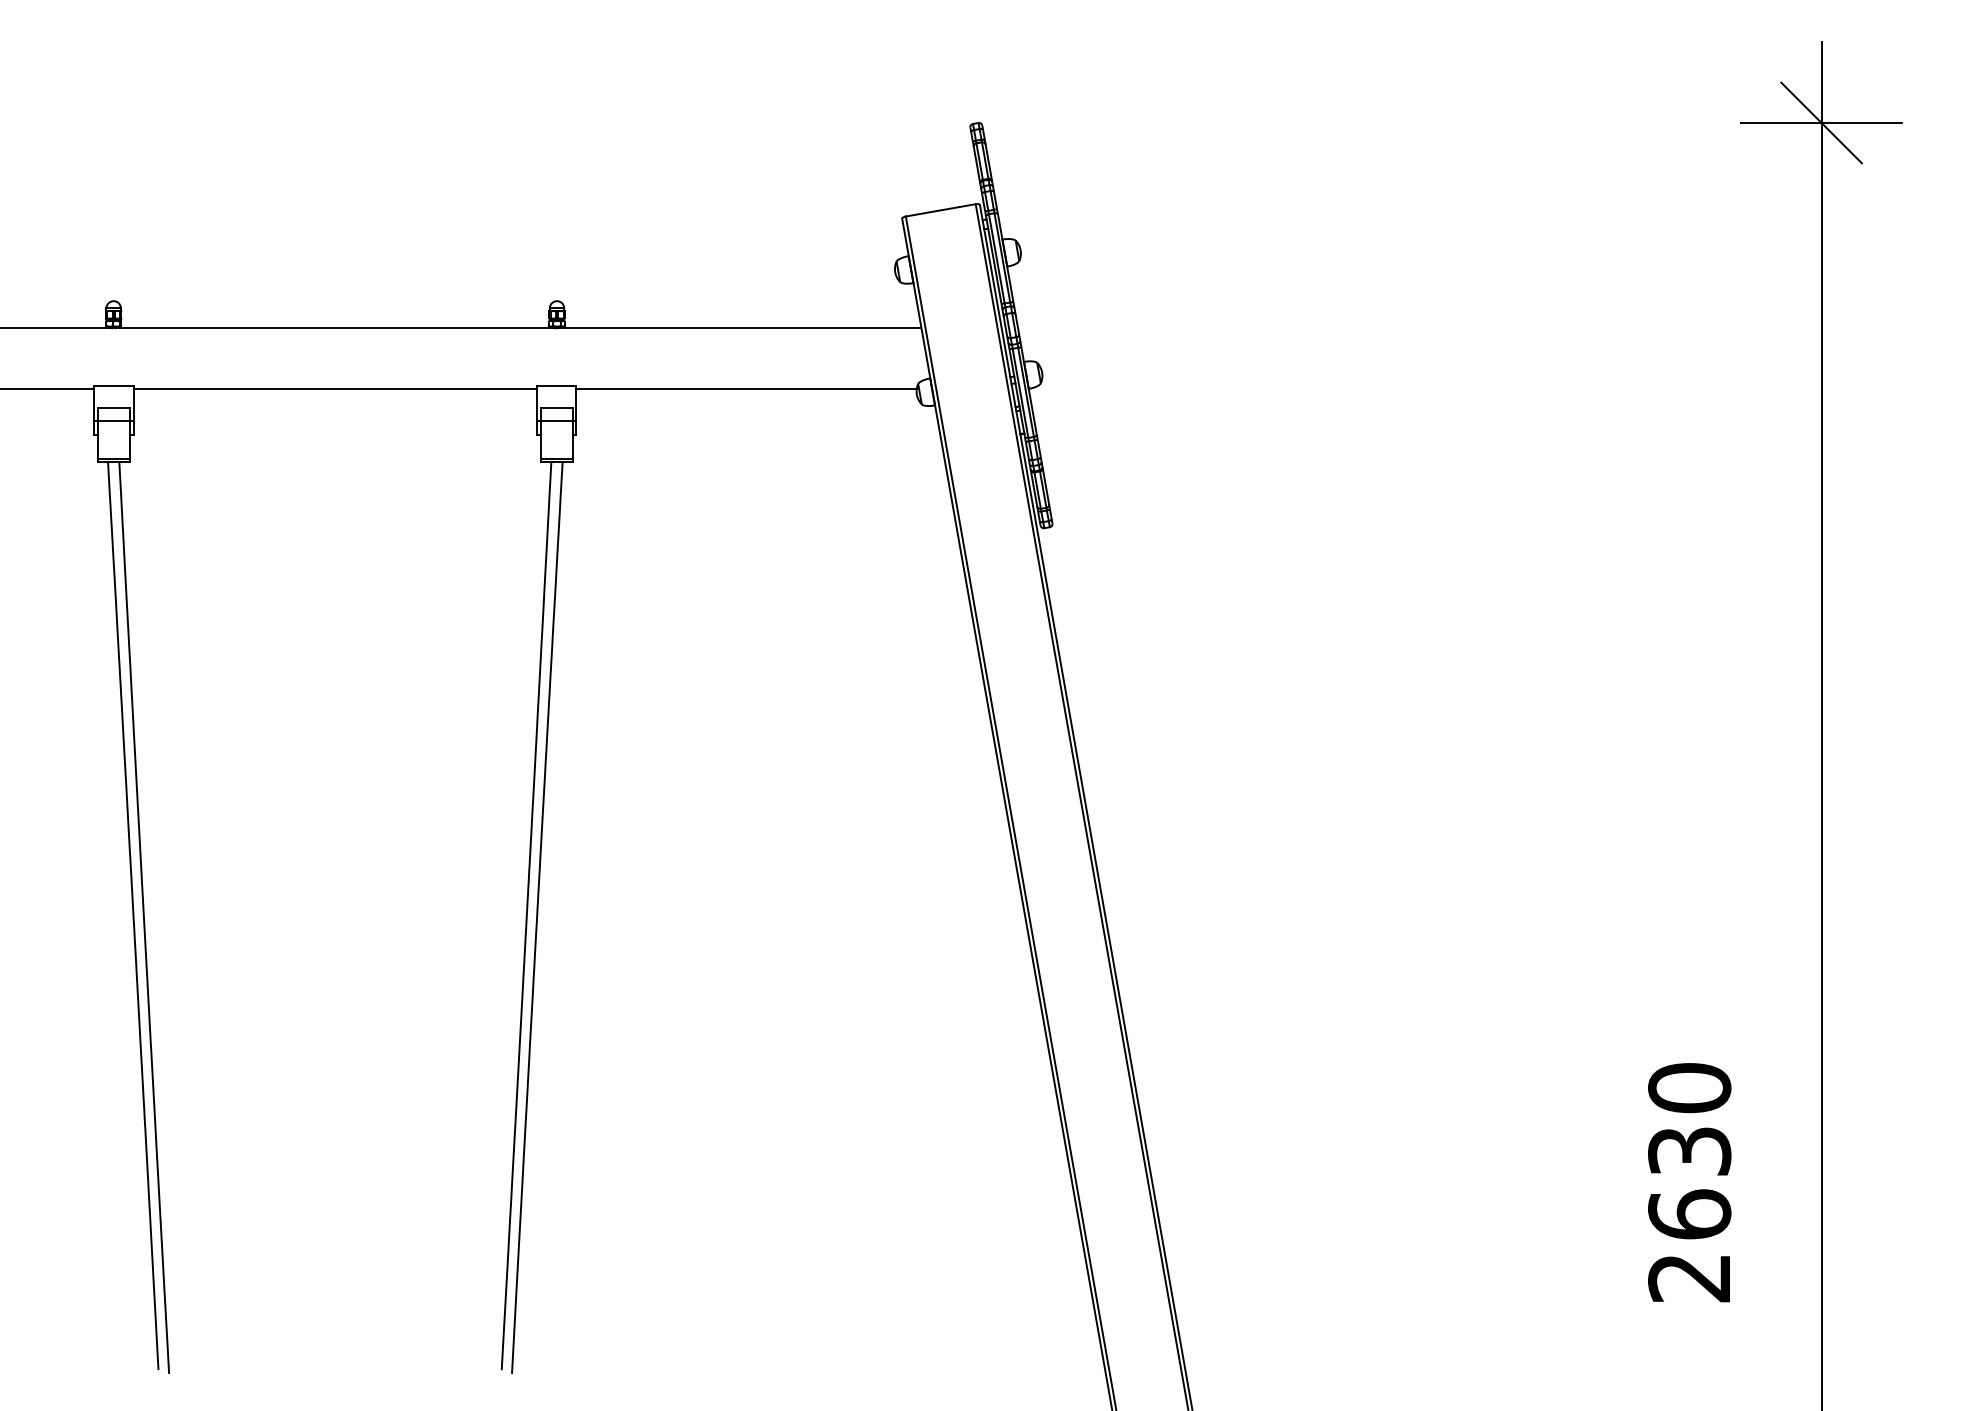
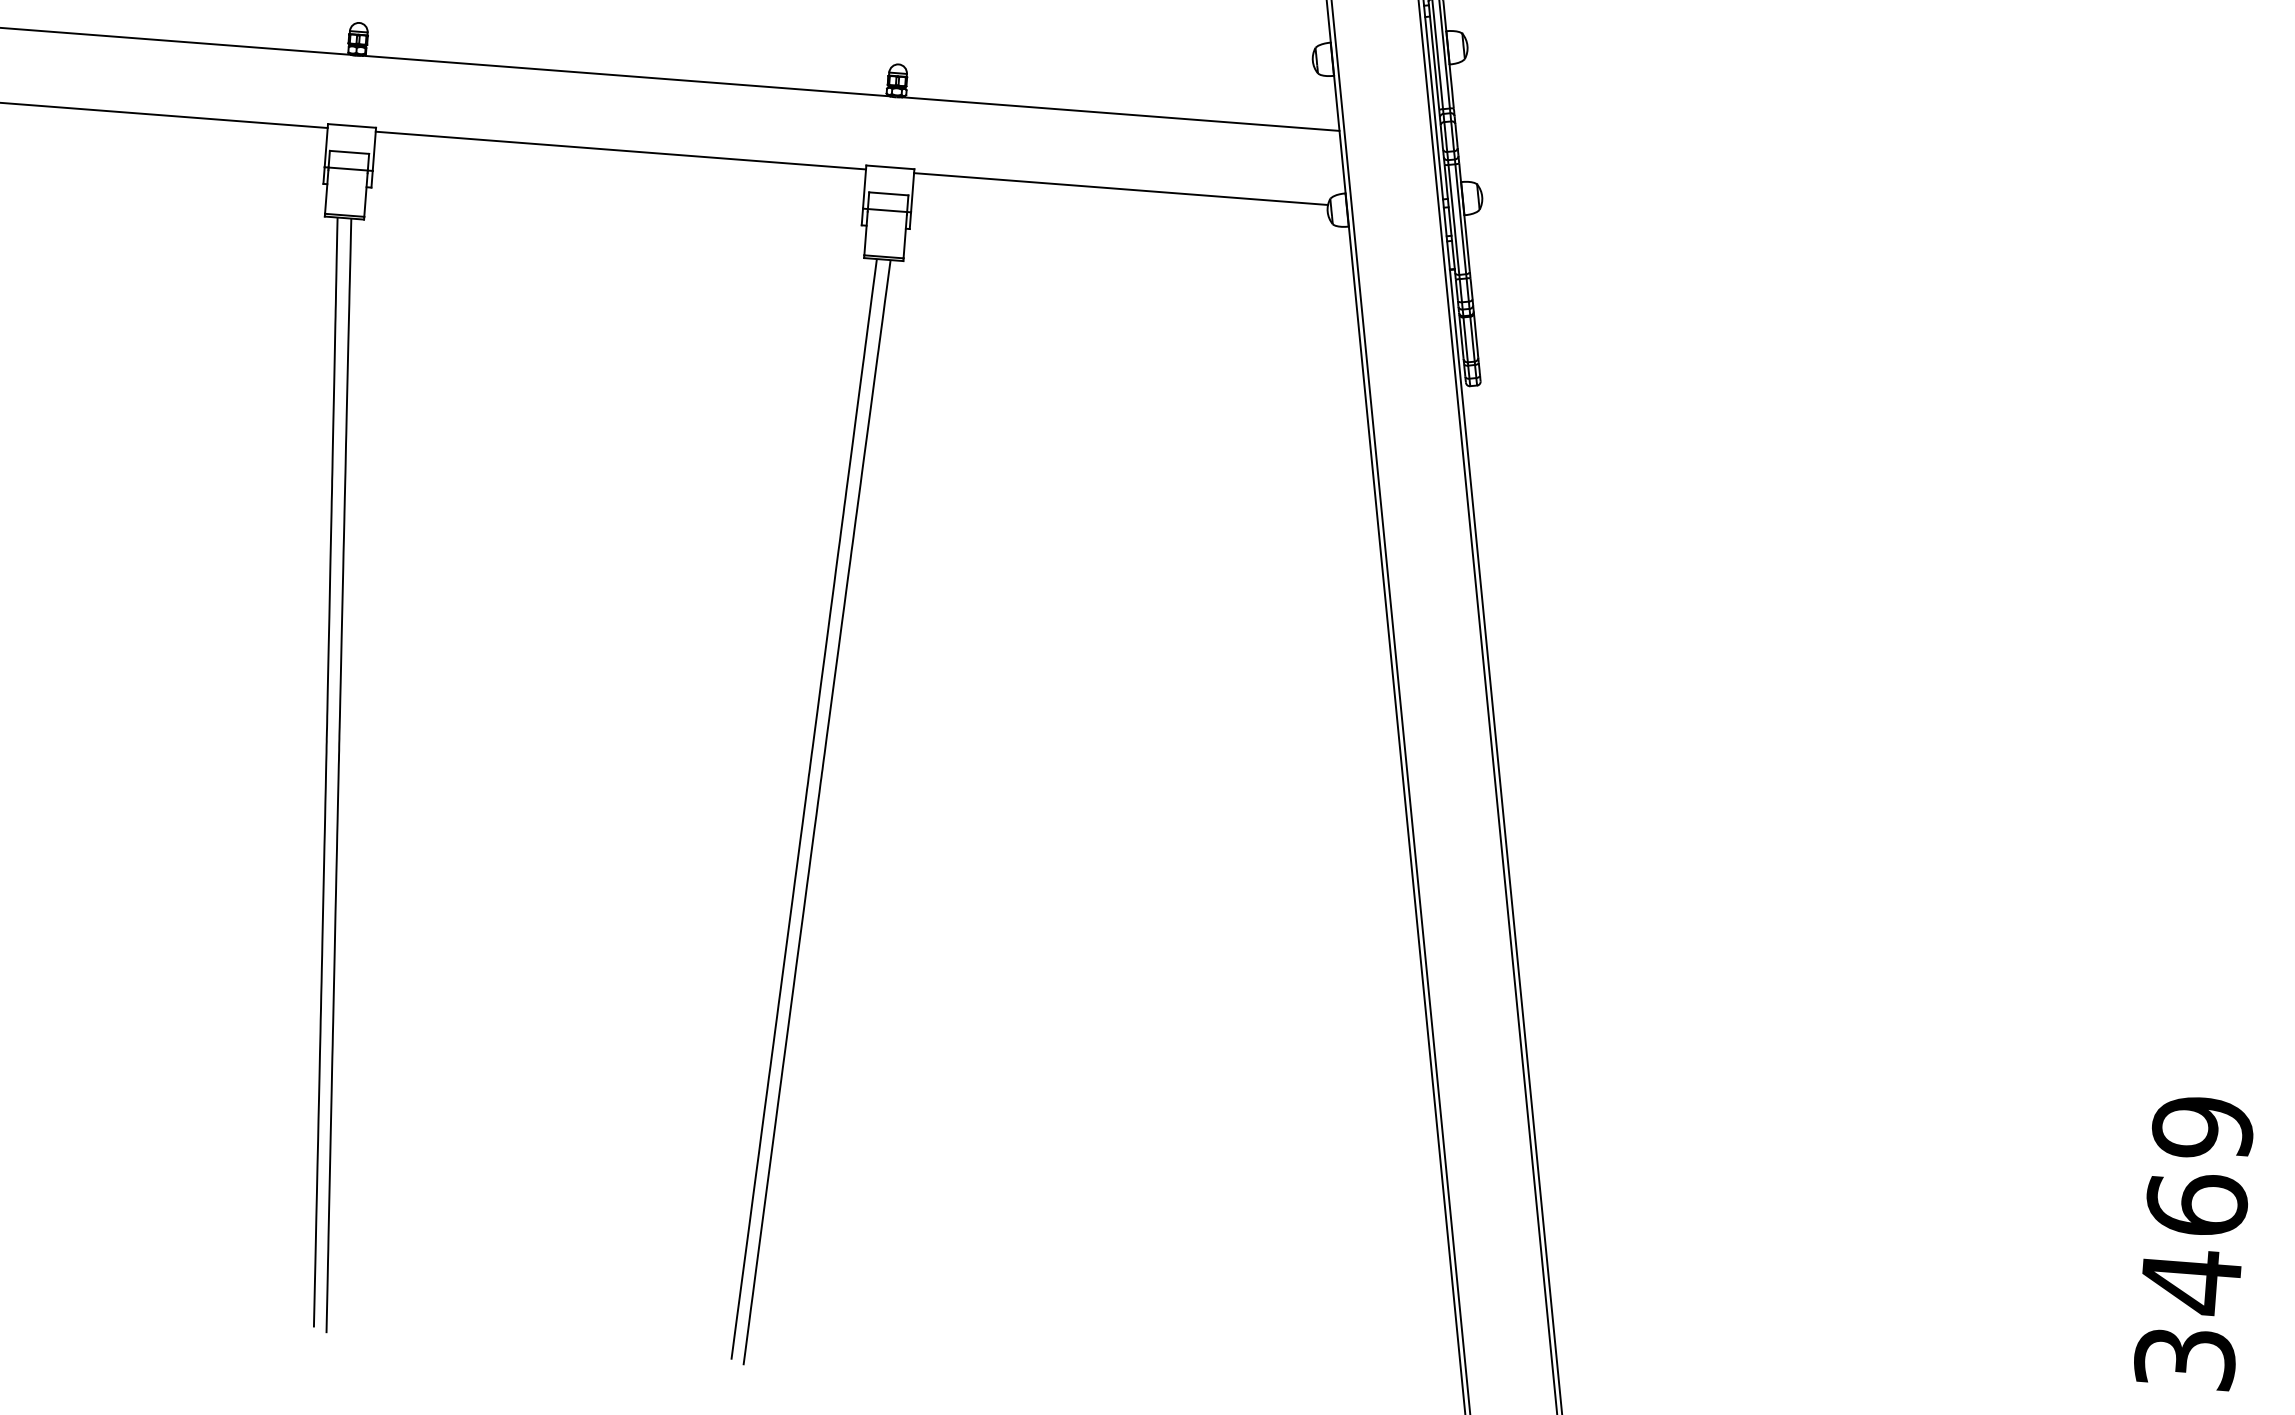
text: (1689, 1182) -> (2193, 1242), 2630 -> 3469

